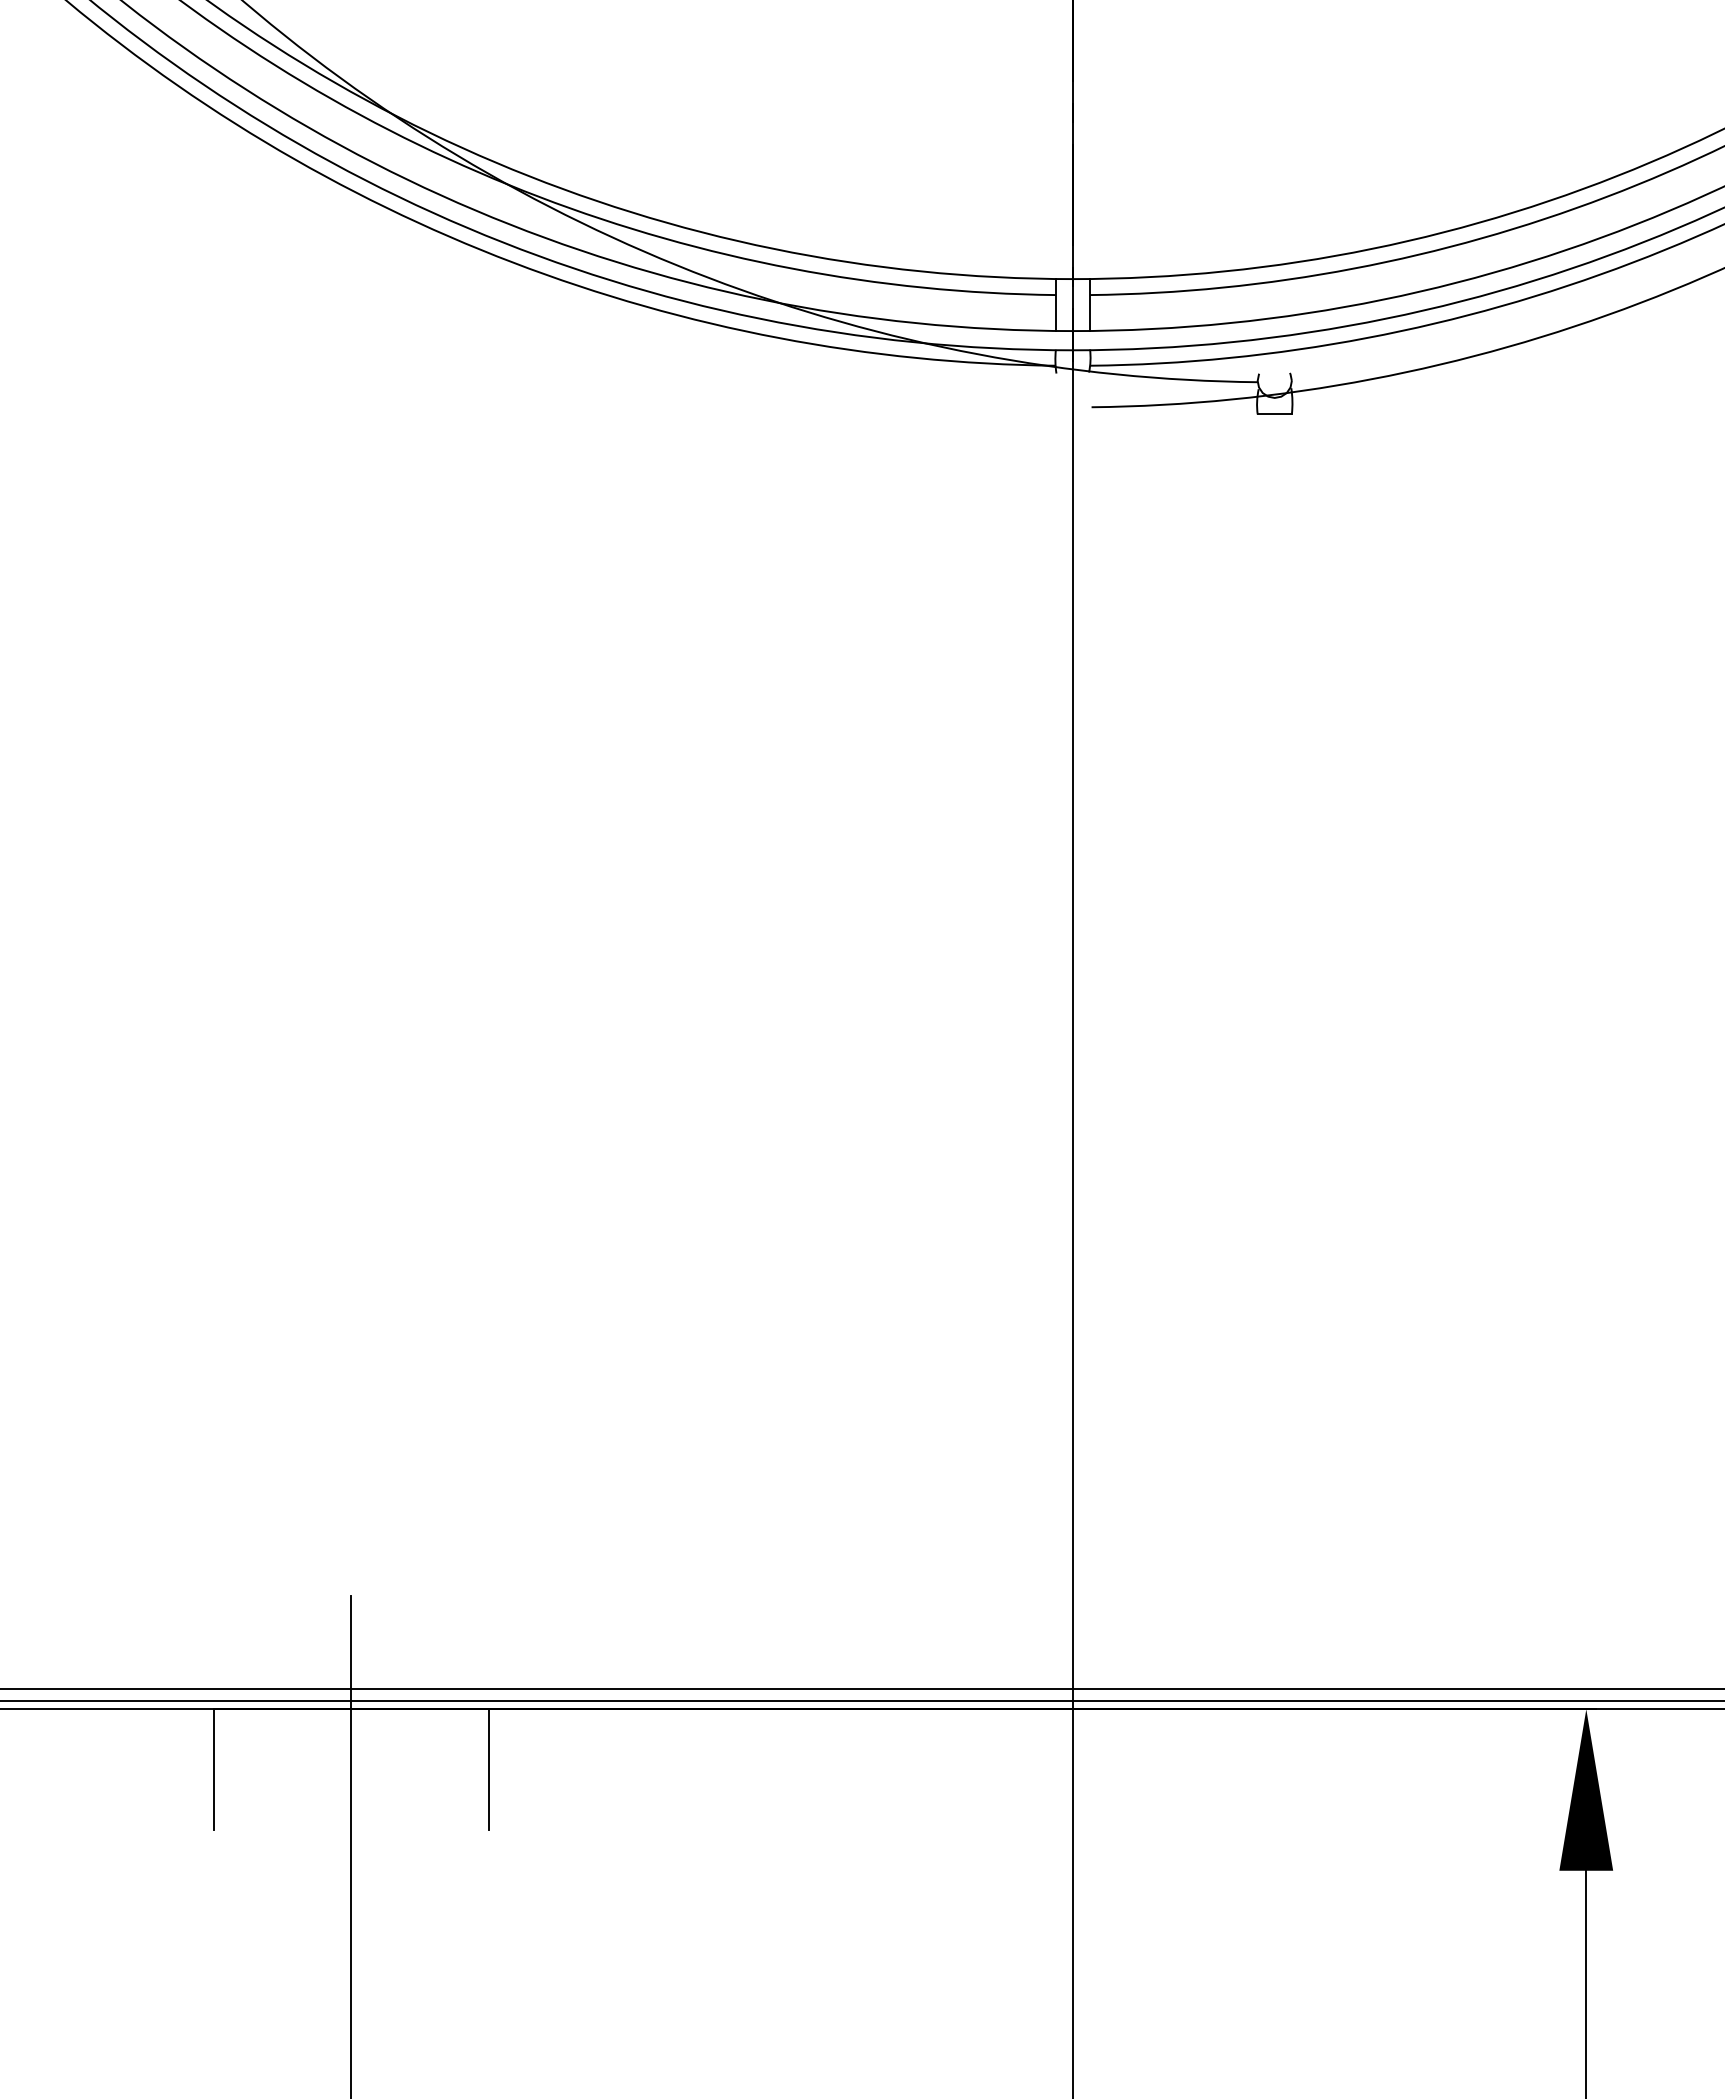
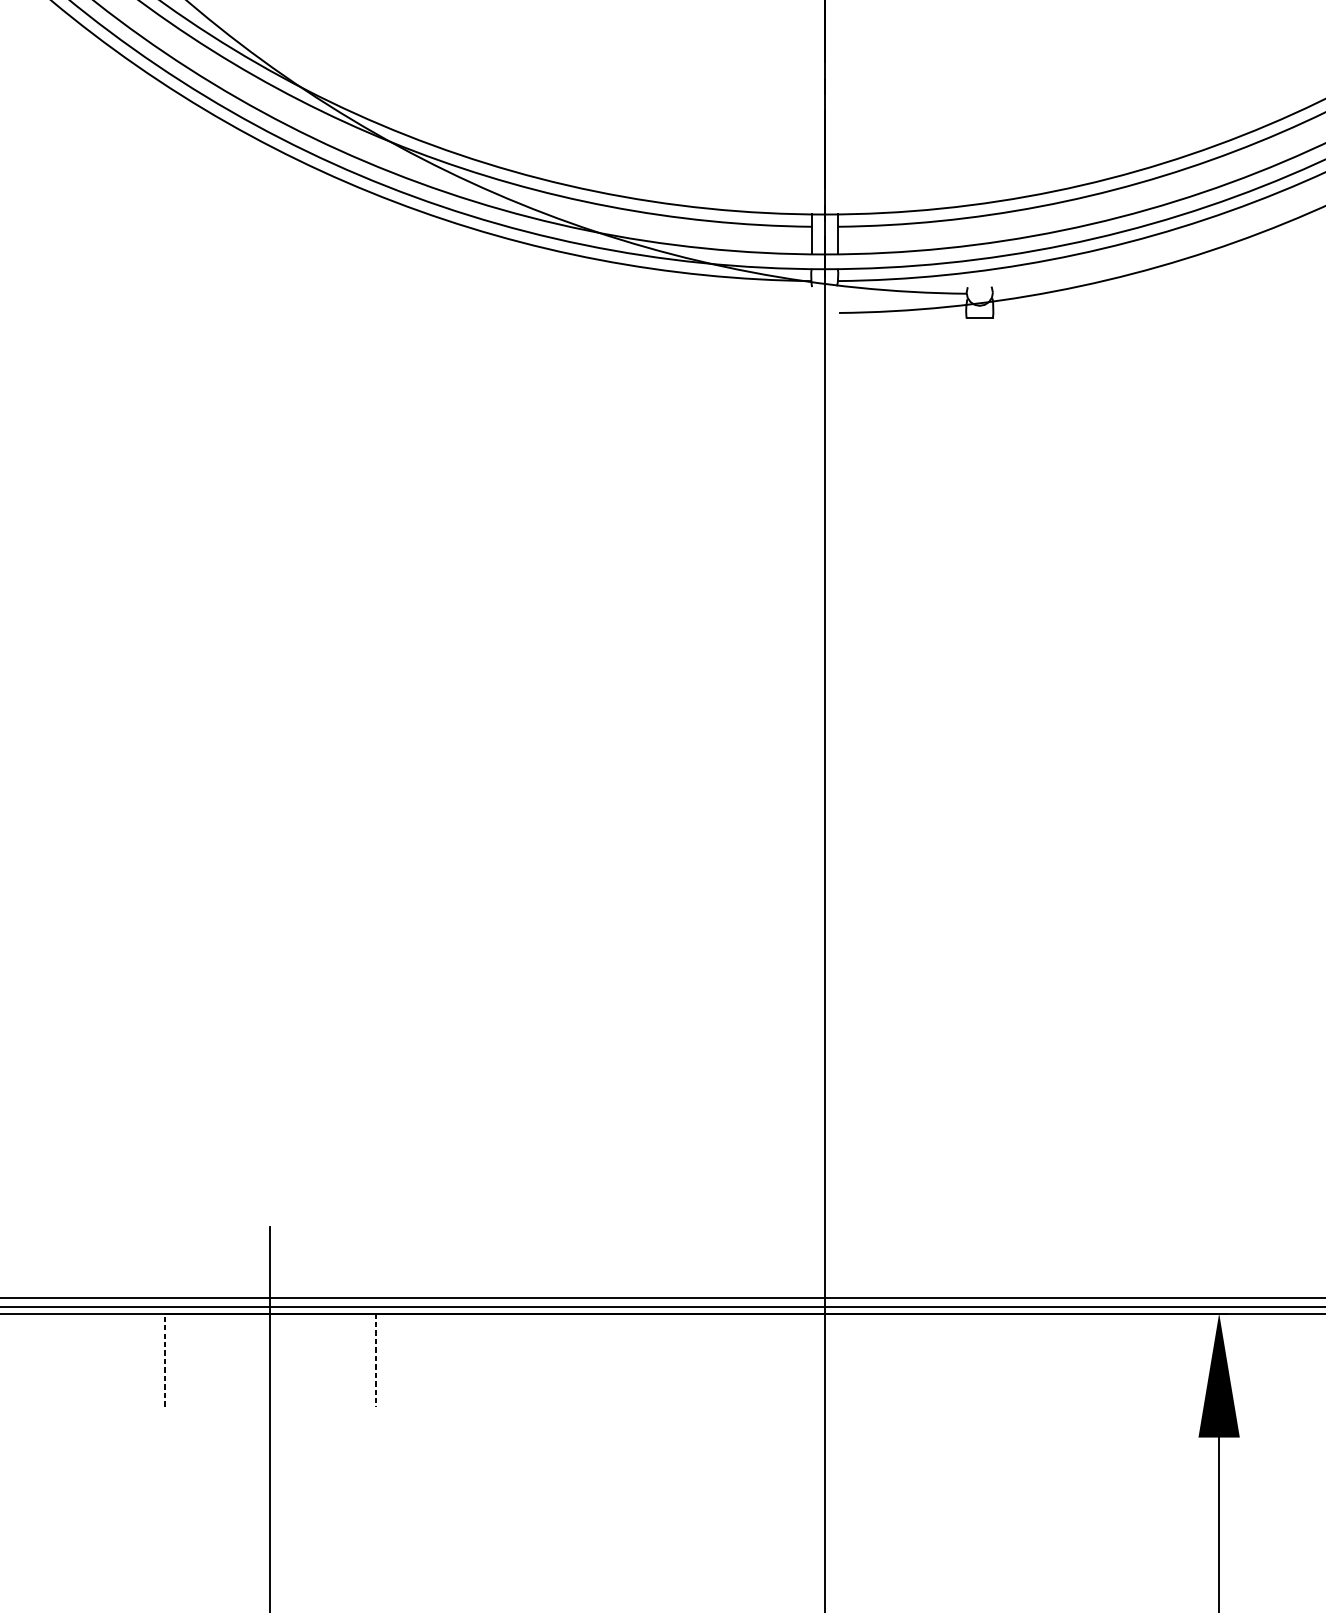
line: (214, 1769) -> (165, 1359), solid -> dashed
line: (488, 1769) -> (375, 1359), solid -> dashed

